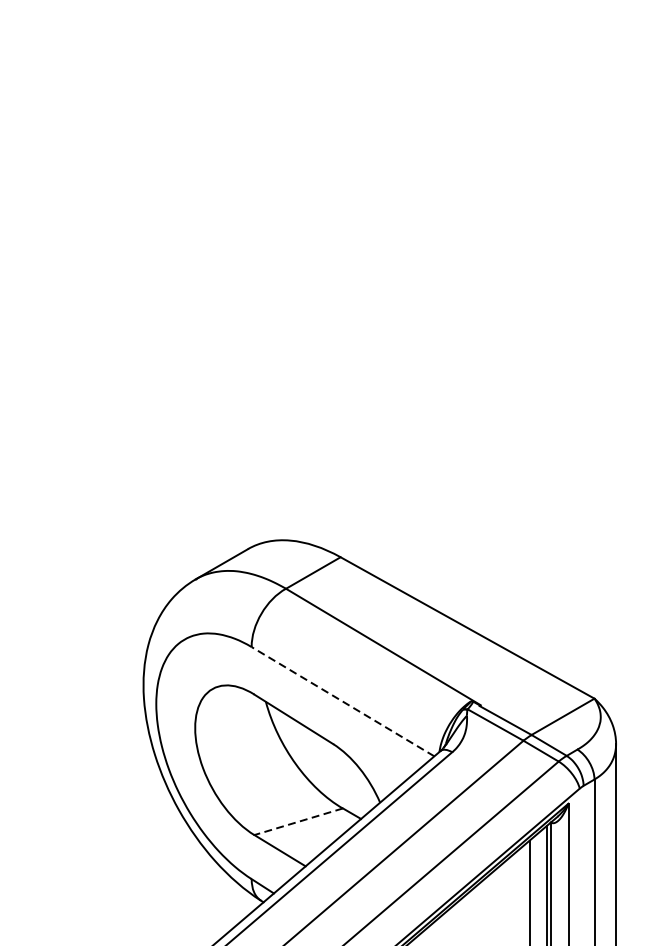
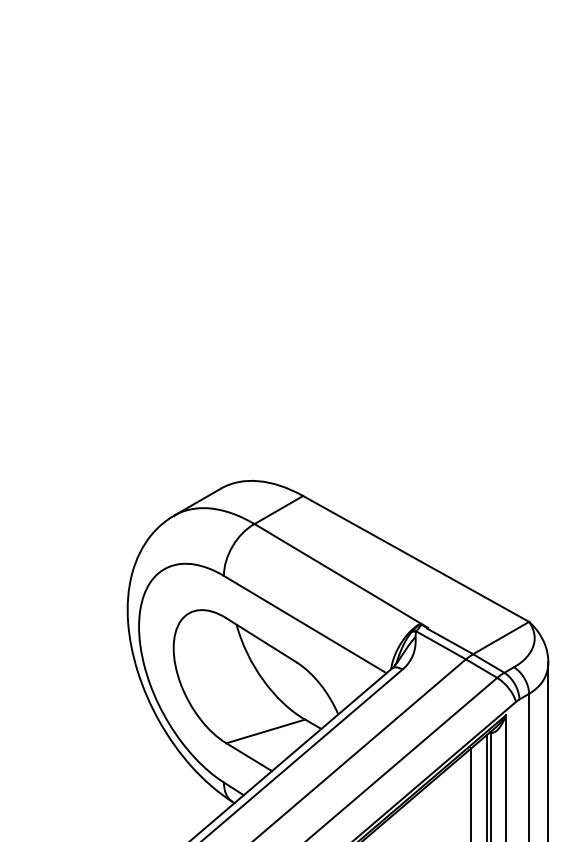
line: (343, 701) -> (305, 624), dashed -> solid
line: (298, 821) -> (265, 731), dashed -> solid

